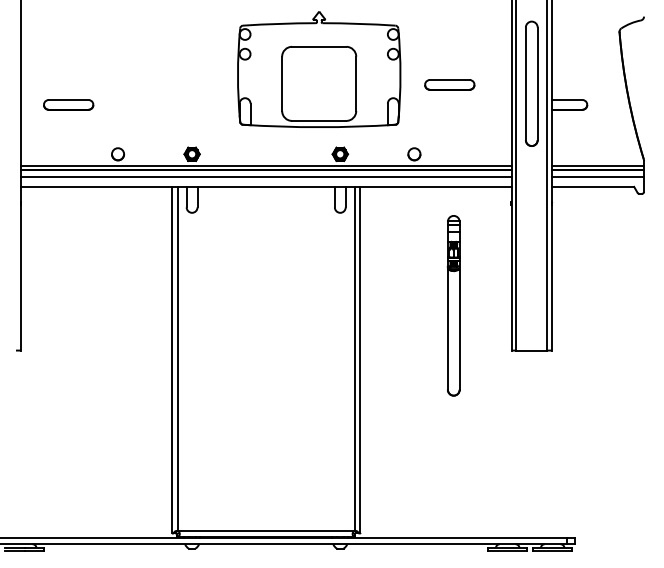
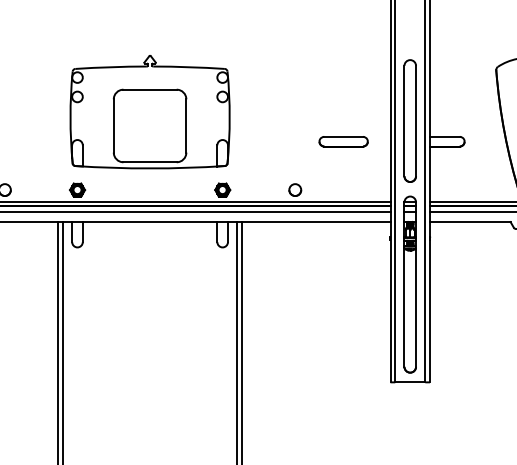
part: (319, 69) -> (150, 111), moved
part: (449, 84) -> (343, 141), moved
part: (453, 305) -> (409, 284), moved

